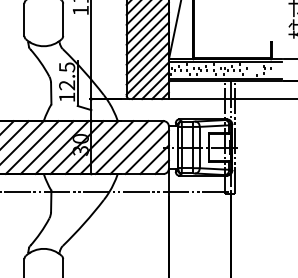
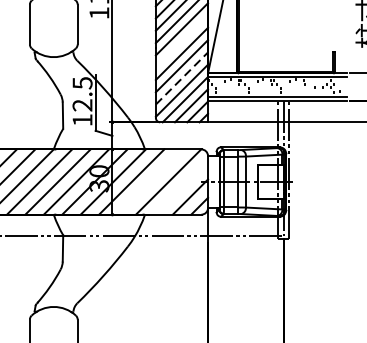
line: (147, 33) -> (181, 41), removed
line: (147, 63) -> (181, 78), solid -> dashed
line: (121, 147) -> (149, 181), removed
line: (146, 151) -> (180, 186), removed

